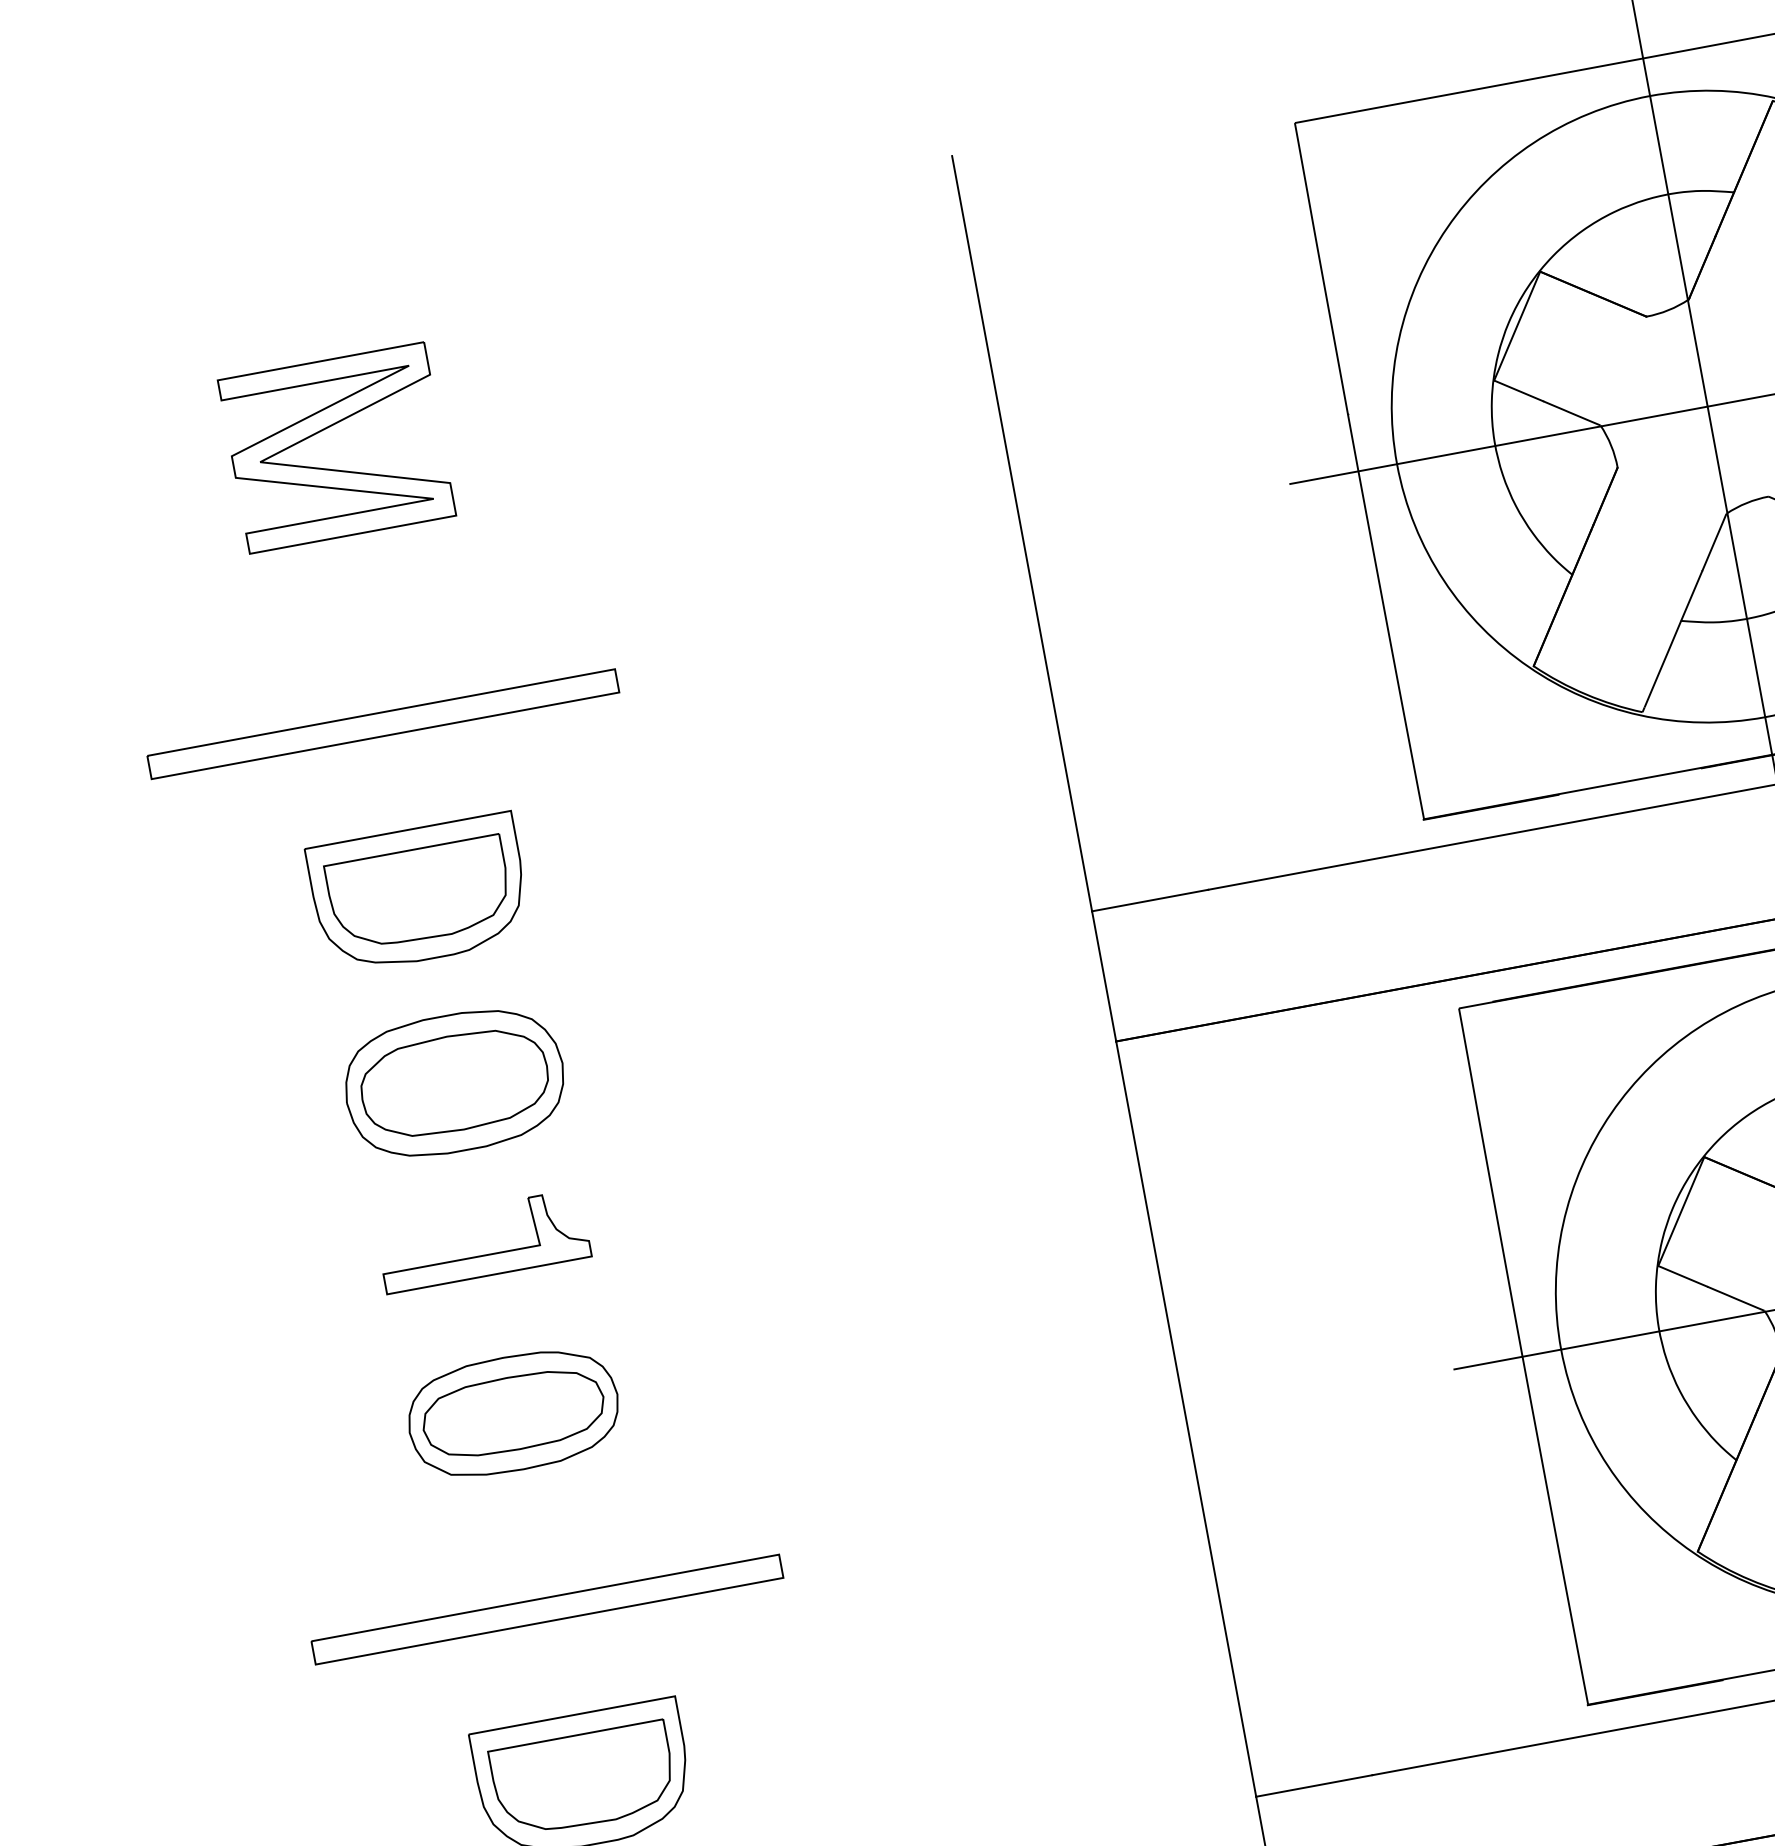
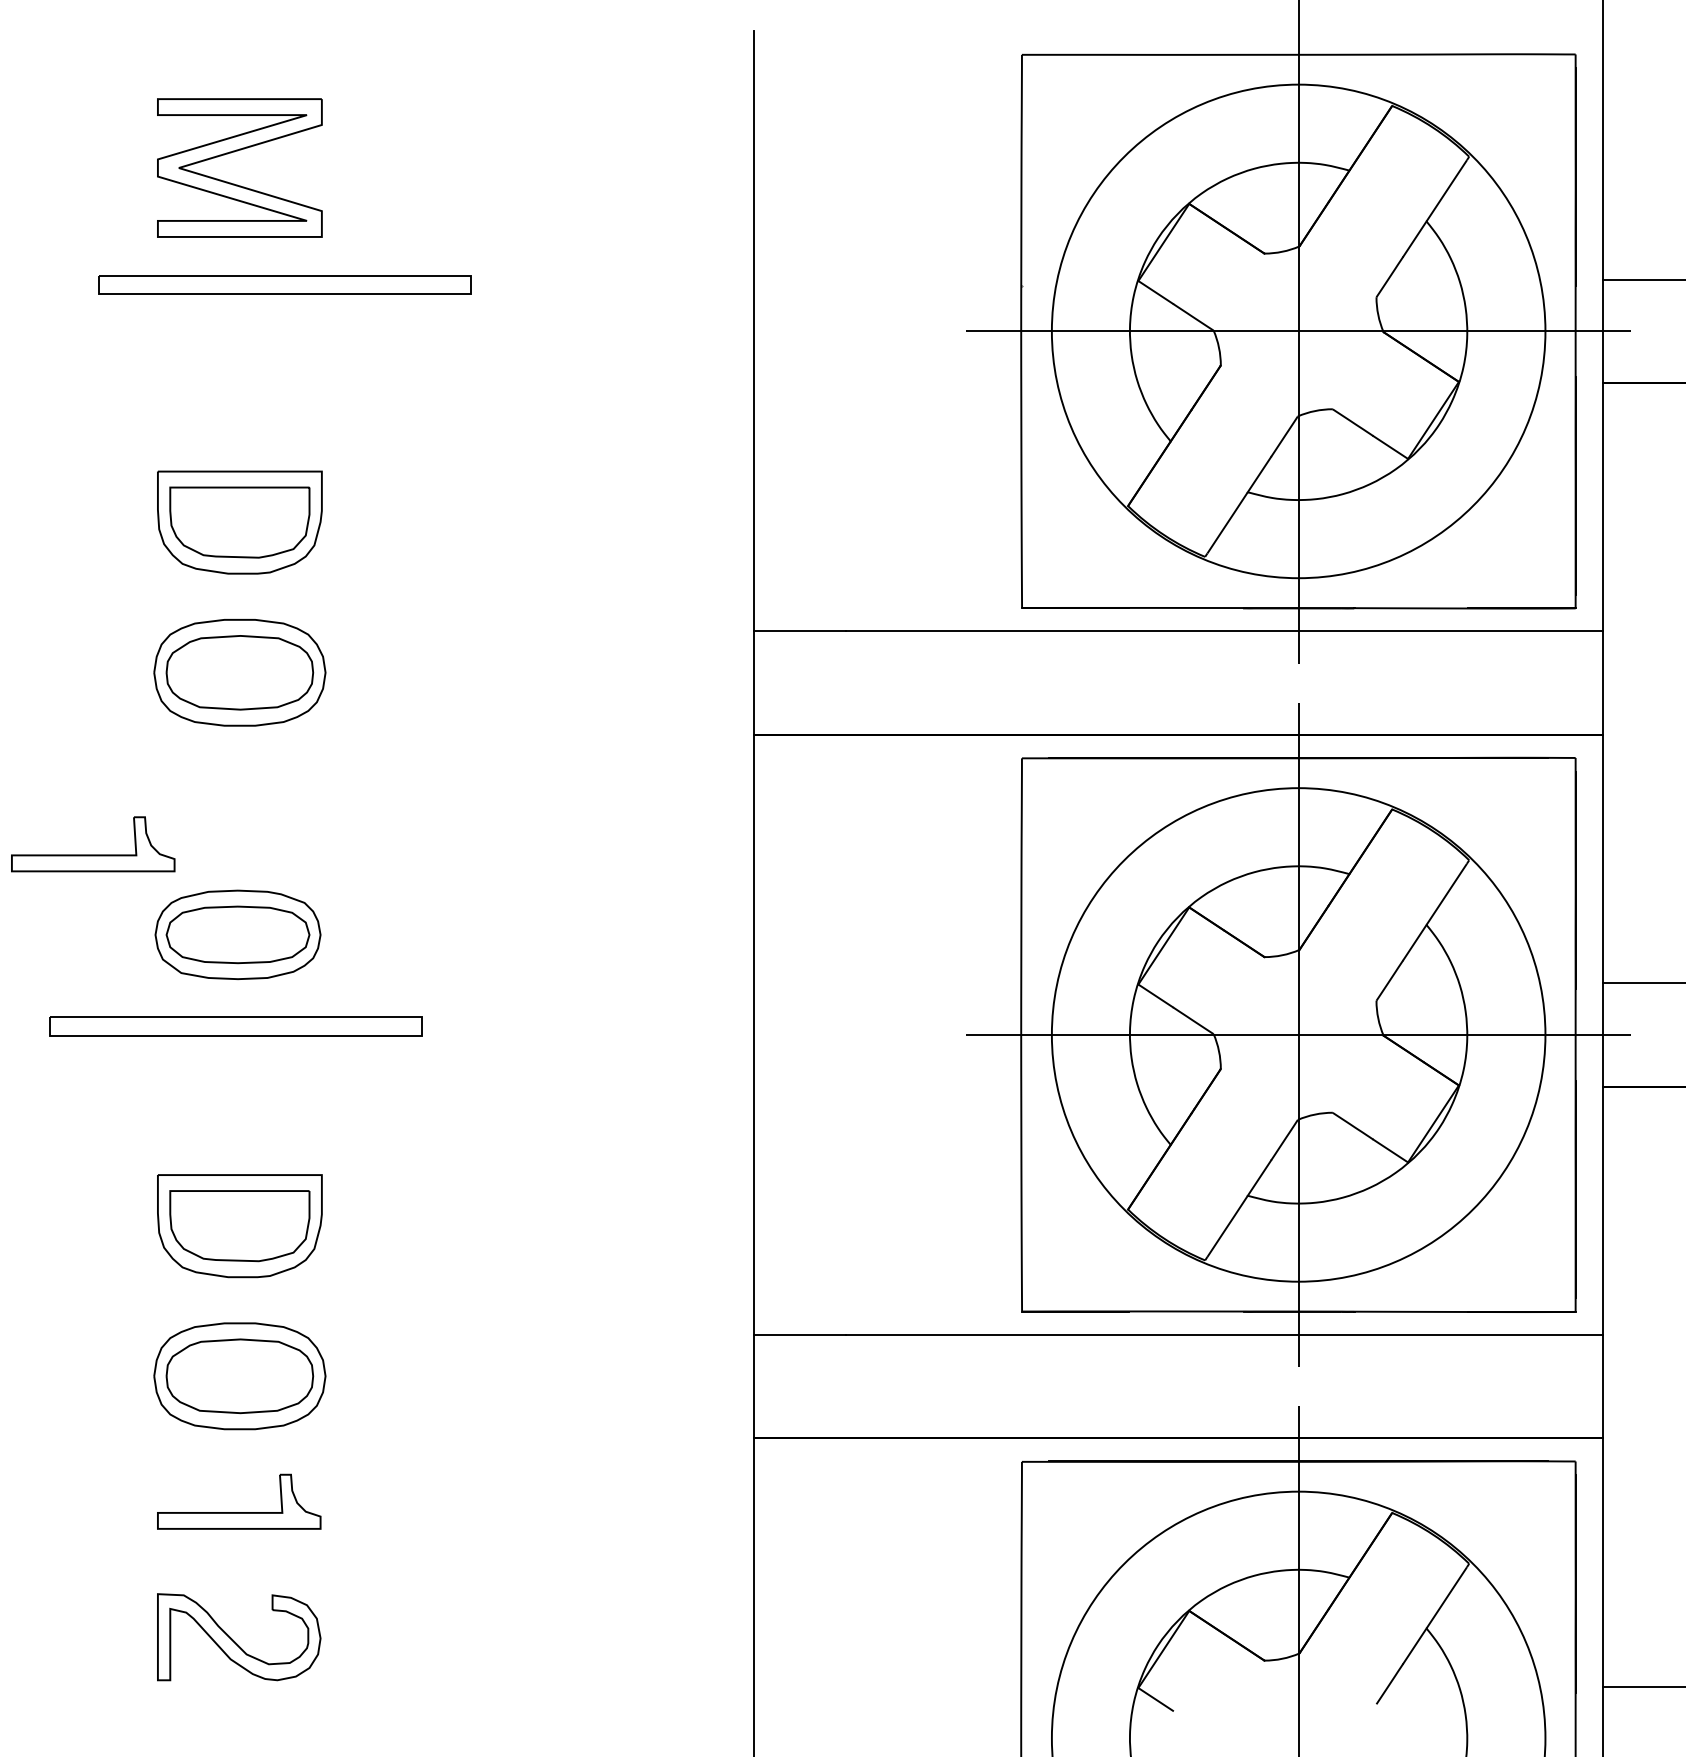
part: (382, 723) -> (284, 284), moved
part: (485, 1254) -> (93, 854), moved
part: (546, 1609) -> (235, 1026), moved

